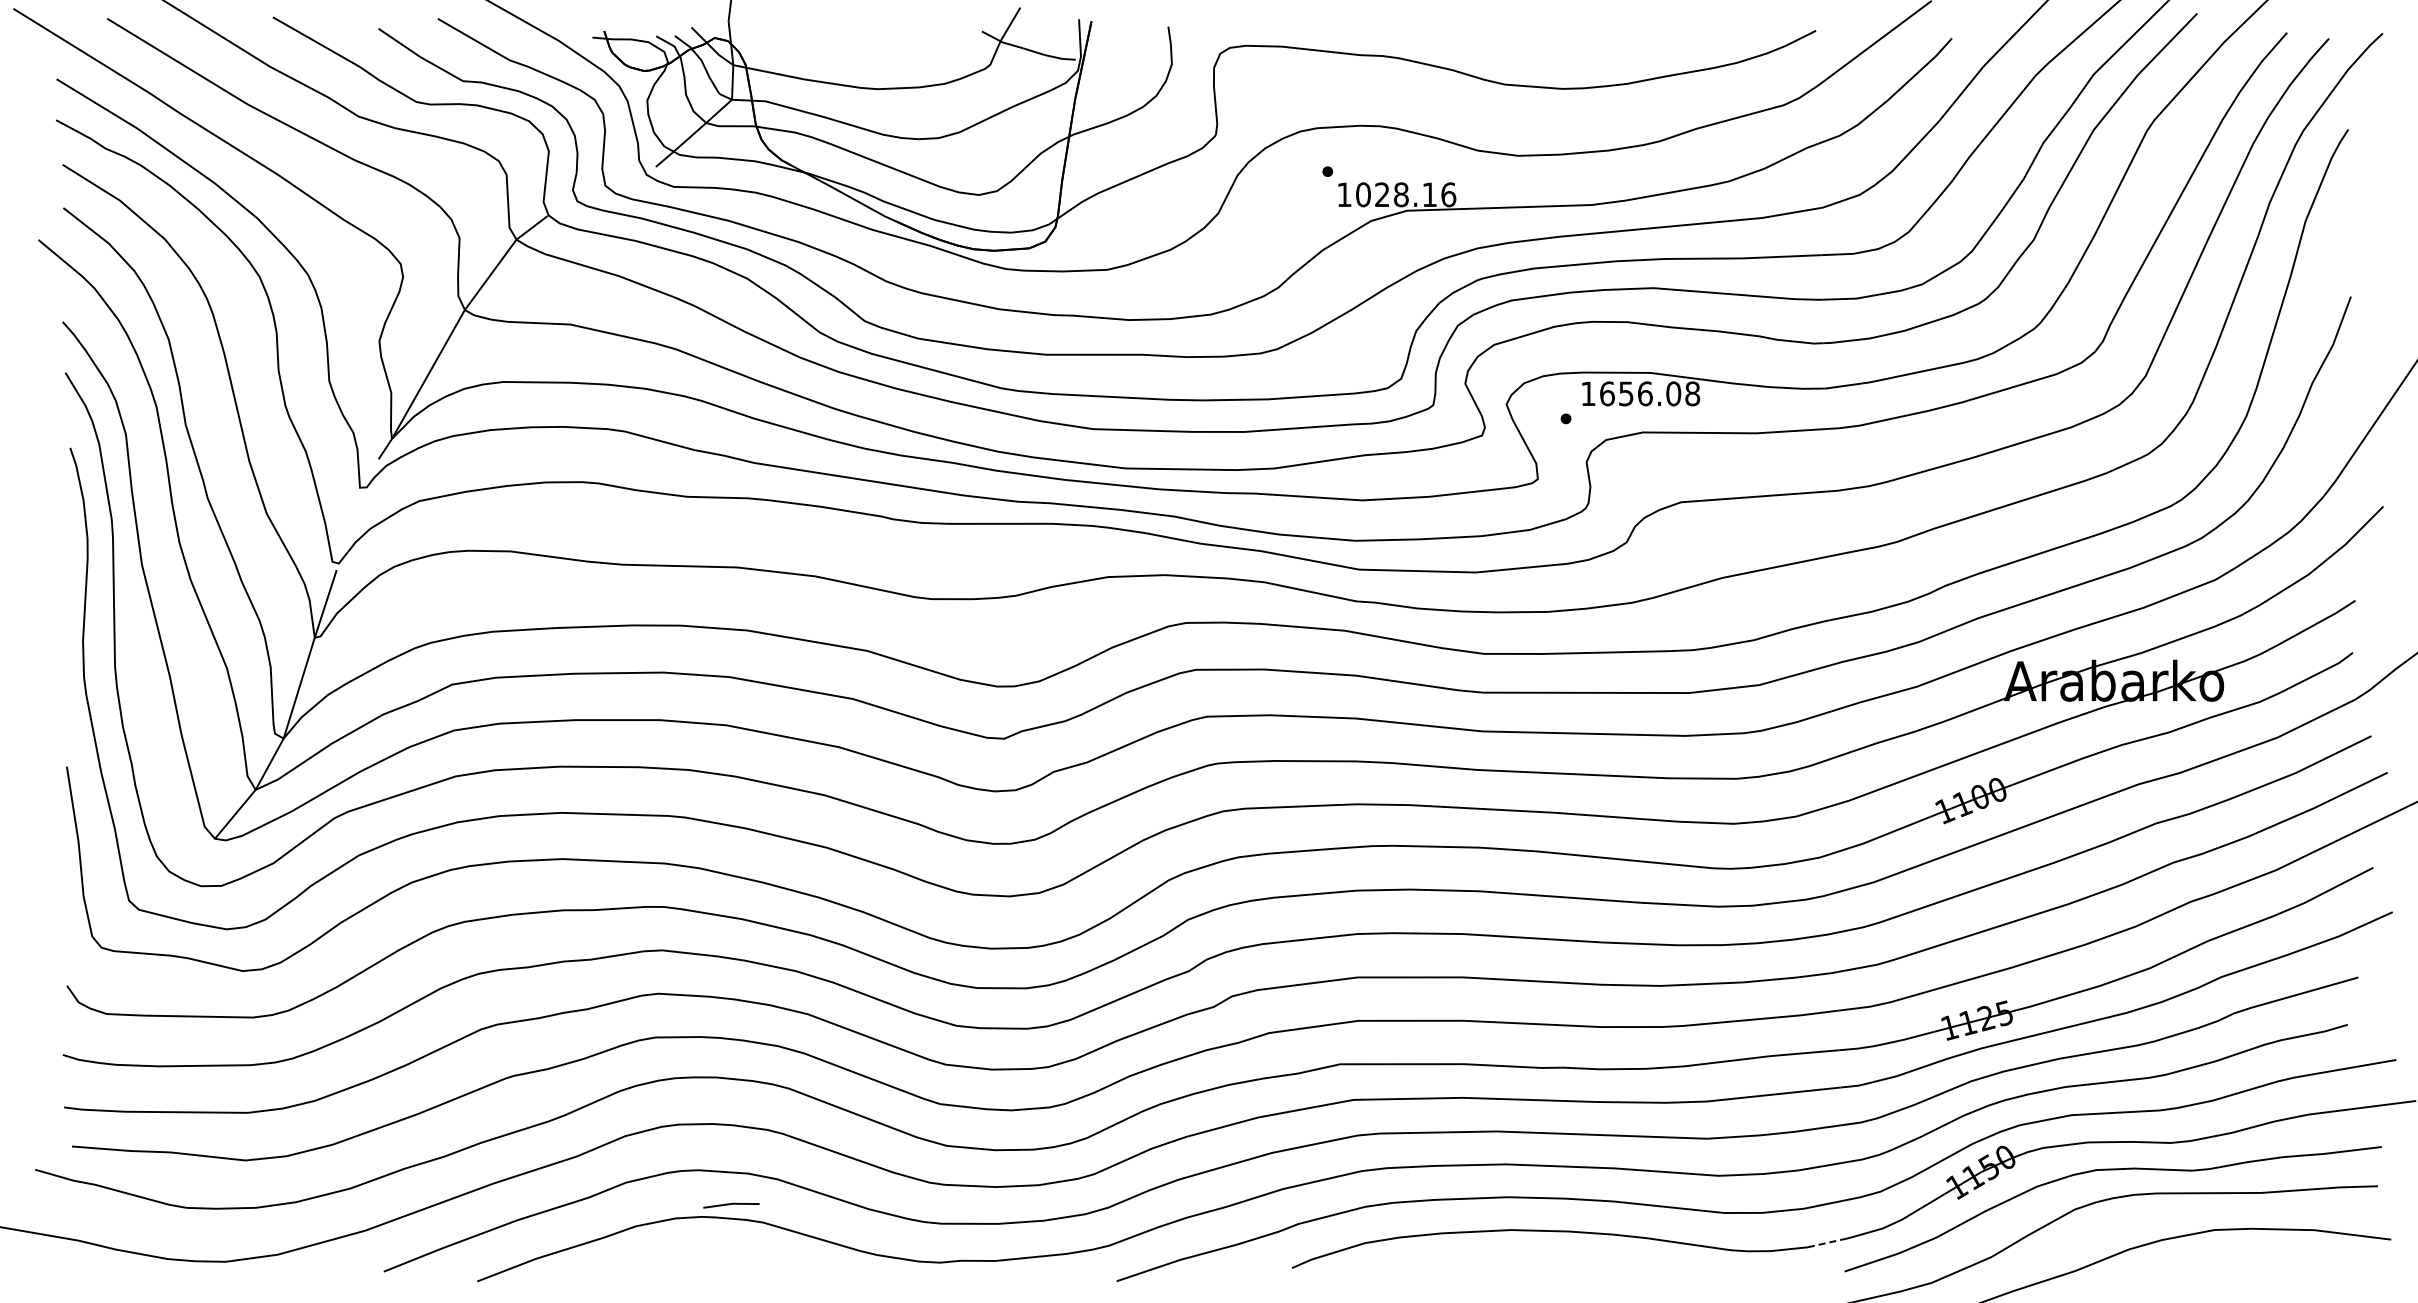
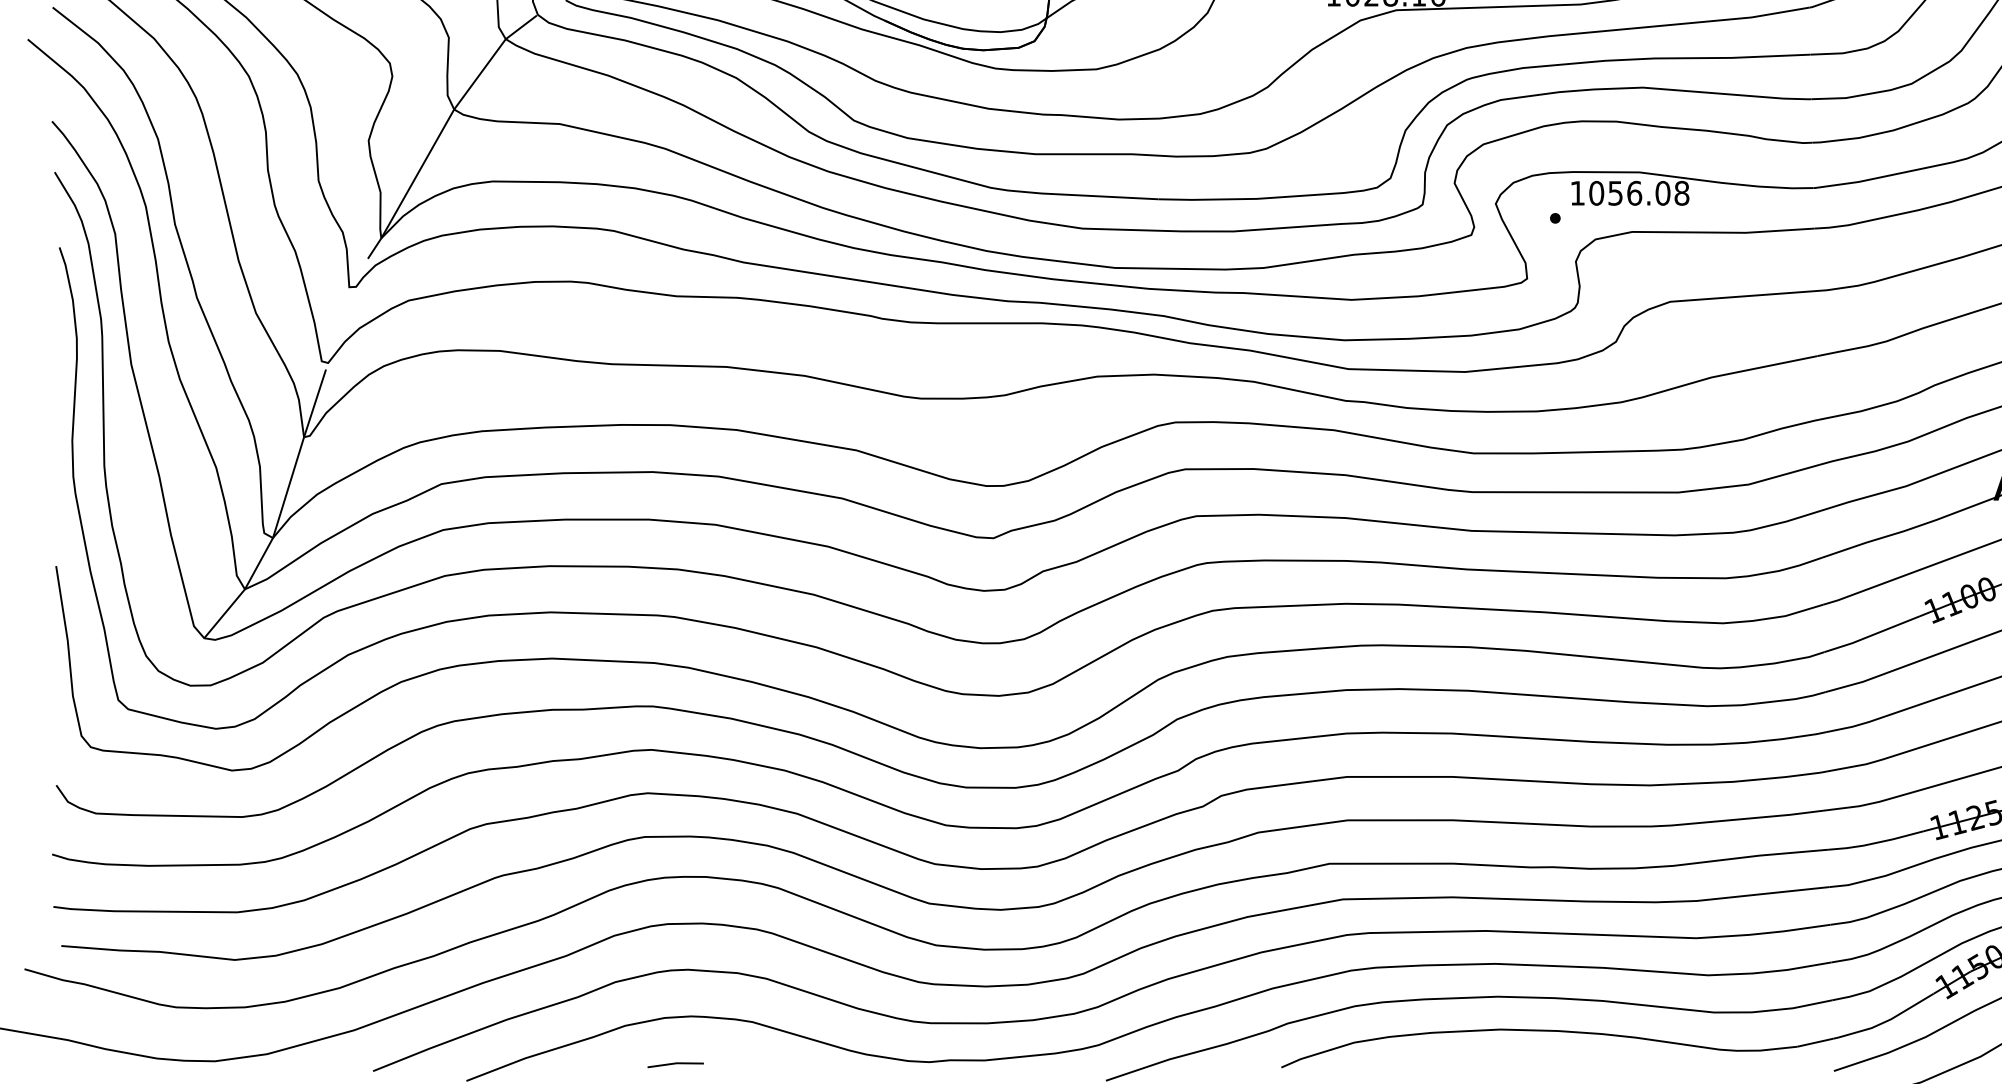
text: (1607, 393) -> (1596, 192), 1656.08 -> 1056.08
line: (731, 1204) -> (675, 1063), moved
line: (1826, 1243) -> (1815, 1042), dashed -> solid

